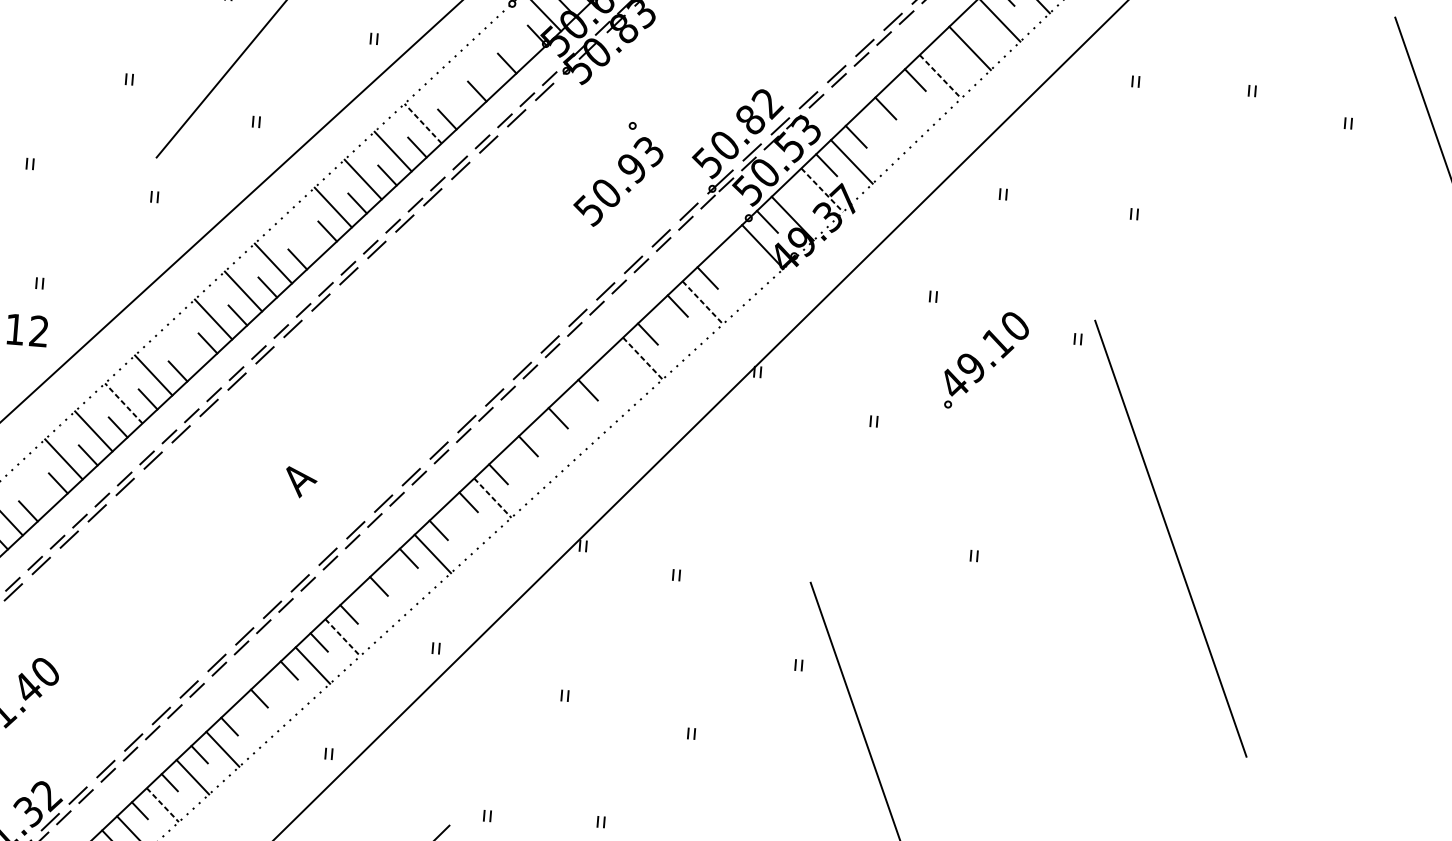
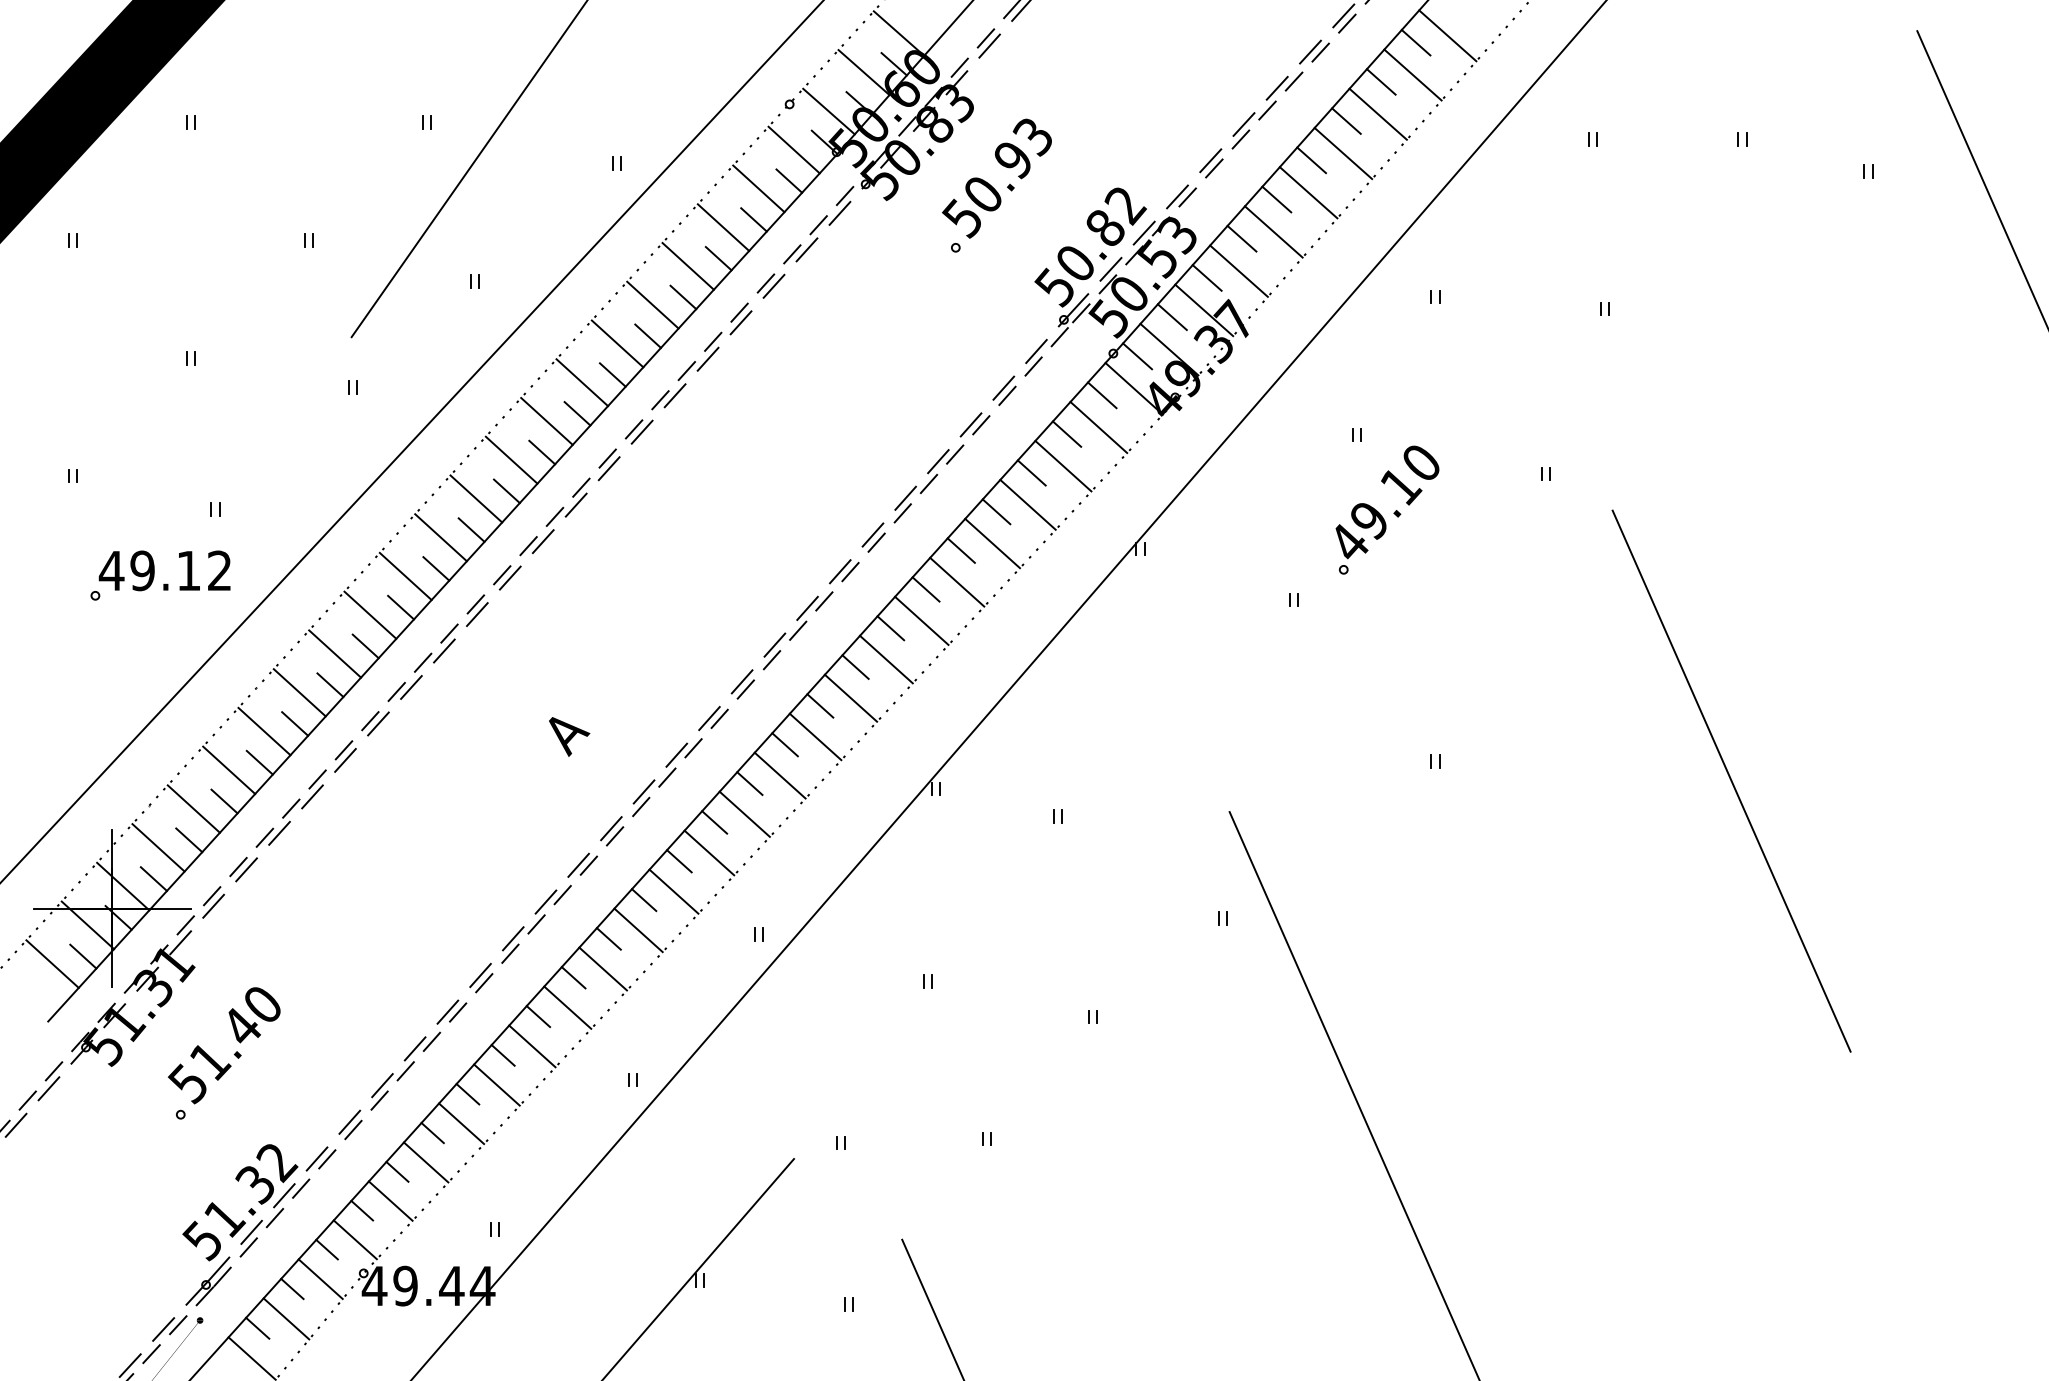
line: (973, 23) -> (1380, 81), added
line: (512, 39) -> (793, 149), added
line: (945, 51) -> (1346, 120), added
line: (482, 67) -> (758, 188), added
line: (940, 76) -> (1343, 153), dashed -> solid
line: (453, 95) -> (723, 227), added
line: (910, 104) -> (1308, 192), added
line: (423, 123) -> (688, 266), dashed -> solid
line: (881, 133) -> (1273, 231), added
text: (617, 181) -> (996, 178), moved
line: (822, 190) -> (1204, 310), dashed -> solid
line: (796, 193) -> (1171, 317), added
line: (303, 234) -> (546, 420), added
line: (737, 250) -> (1102, 395), added
line: (732, 274) -> (1098, 427), added
line: (702, 303) -> (1063, 466), dashed -> solid
line: (672, 330) -> (1027, 504), added
line: (183, 347) -> (405, 576), added
line: (642, 358) -> (992, 543), dashed -> solid
line: (617, 362) -> (960, 550), added
part: (990, 363) -> (1393, 513), moved
line: (613, 385) -> (957, 581), added
line: (123, 403) -> (334, 653), dashed -> solid
line: (582, 414) -> (921, 620), added
line: (552, 442) -> (886, 659), added
line: (522, 469) -> (850, 697), added
line: (34, 486) -> (229, 769), added
line: (492, 497) -> (815, 736), dashed -> solid
line: (462, 525) -> (779, 775), added
line: (1170, 538) -> (1731, 780), moved
line: (402, 581) -> (709, 852), added
line: (372, 609) -> (673, 891), added
line: (342, 637) -> (638, 930), dashed -> solid
line: (282, 693) -> (567, 1007), added
line: (252, 721) -> (532, 1046), added
line: (163, 805) -> (426, 1162), dashed -> solid

